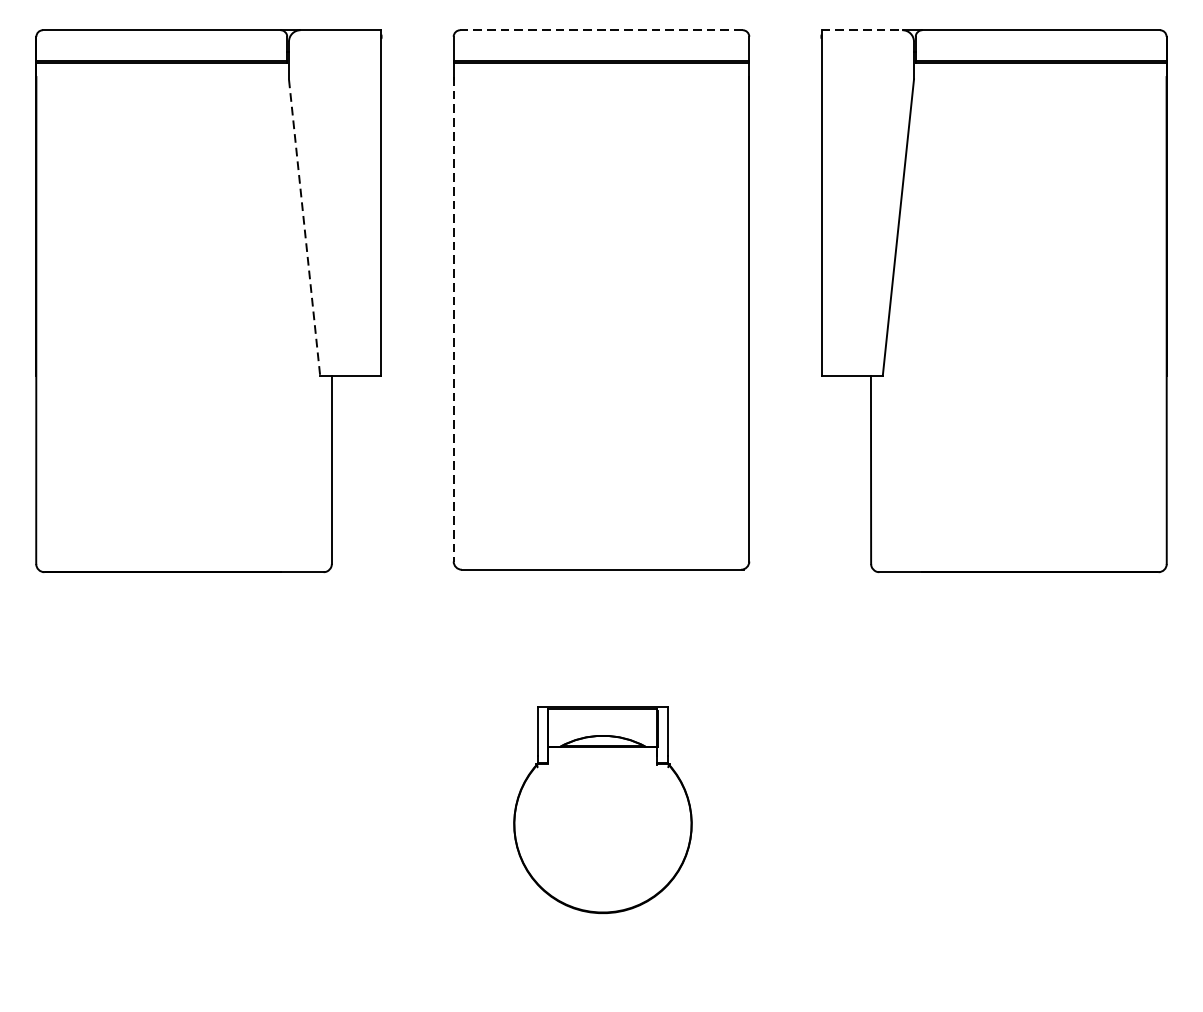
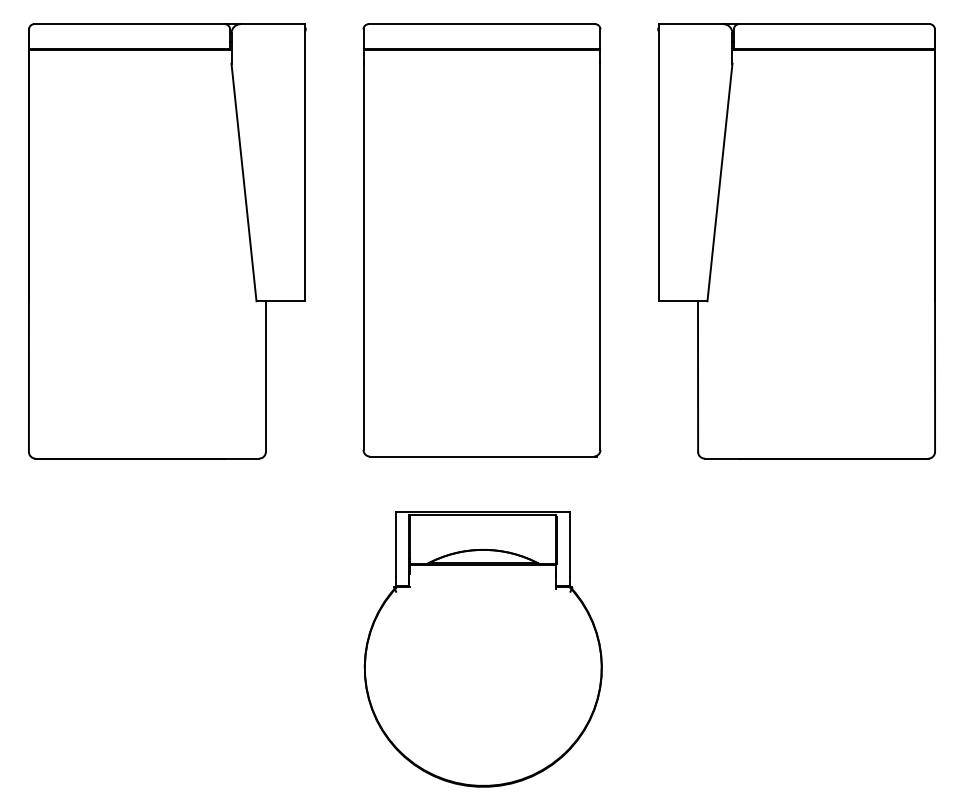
line: (600, 30) -> (481, 24), dashed -> solid
line: (862, 30) -> (691, 24), dashed -> solid
line: (305, 227) -> (244, 182), dashed -> solid
line: (453, 320) -> (363, 256), dashed -> solid
part: (602, 810) -> (482, 649), size x1.67

